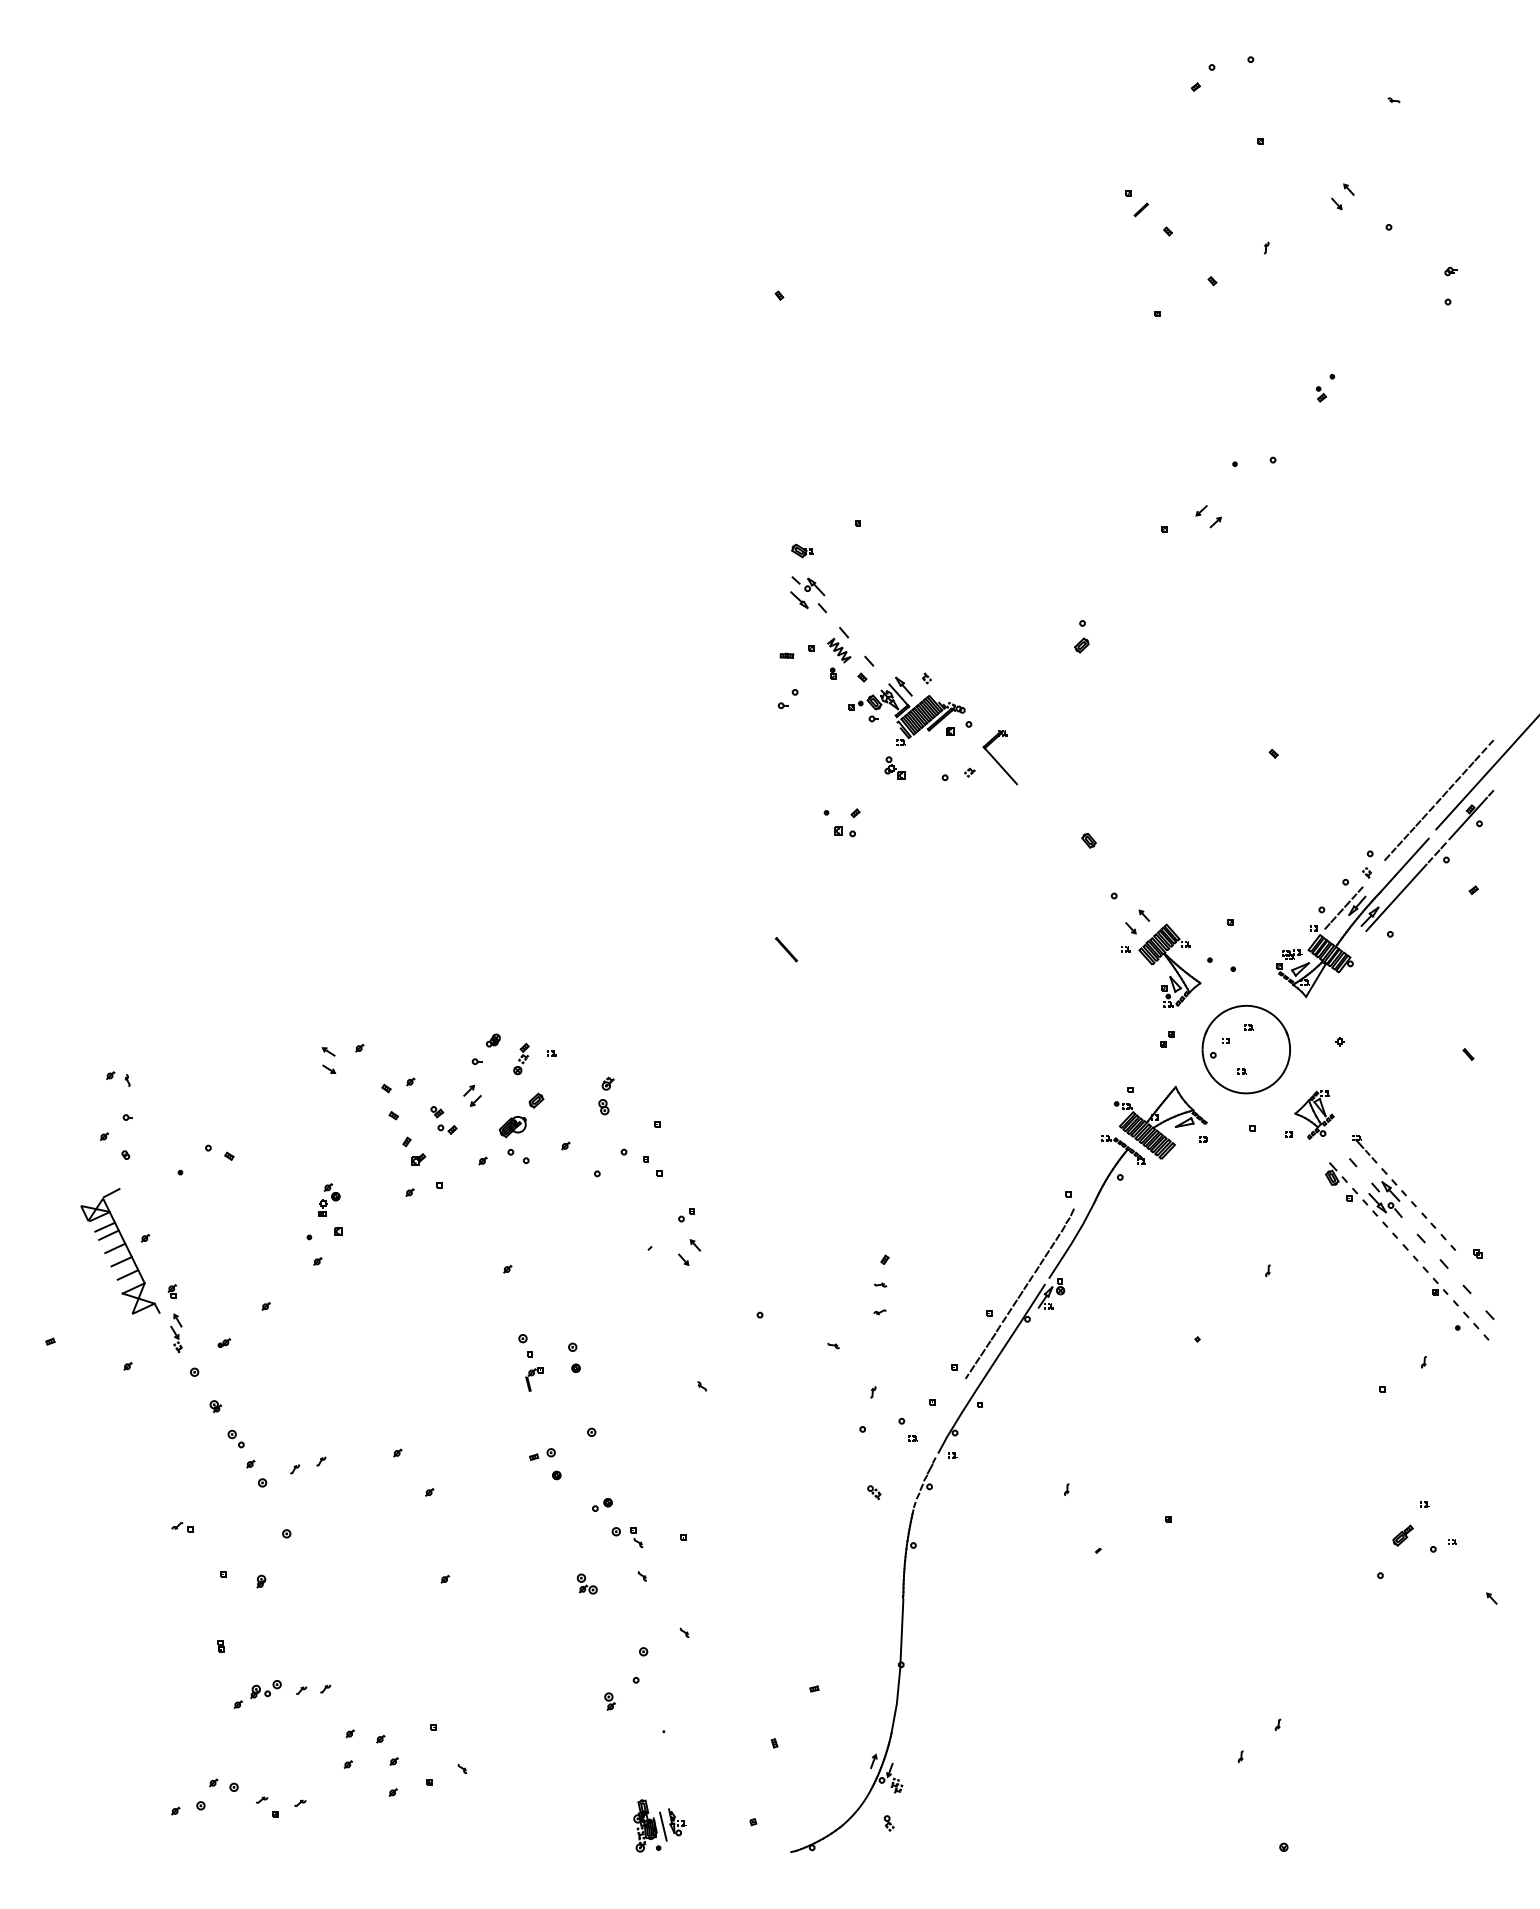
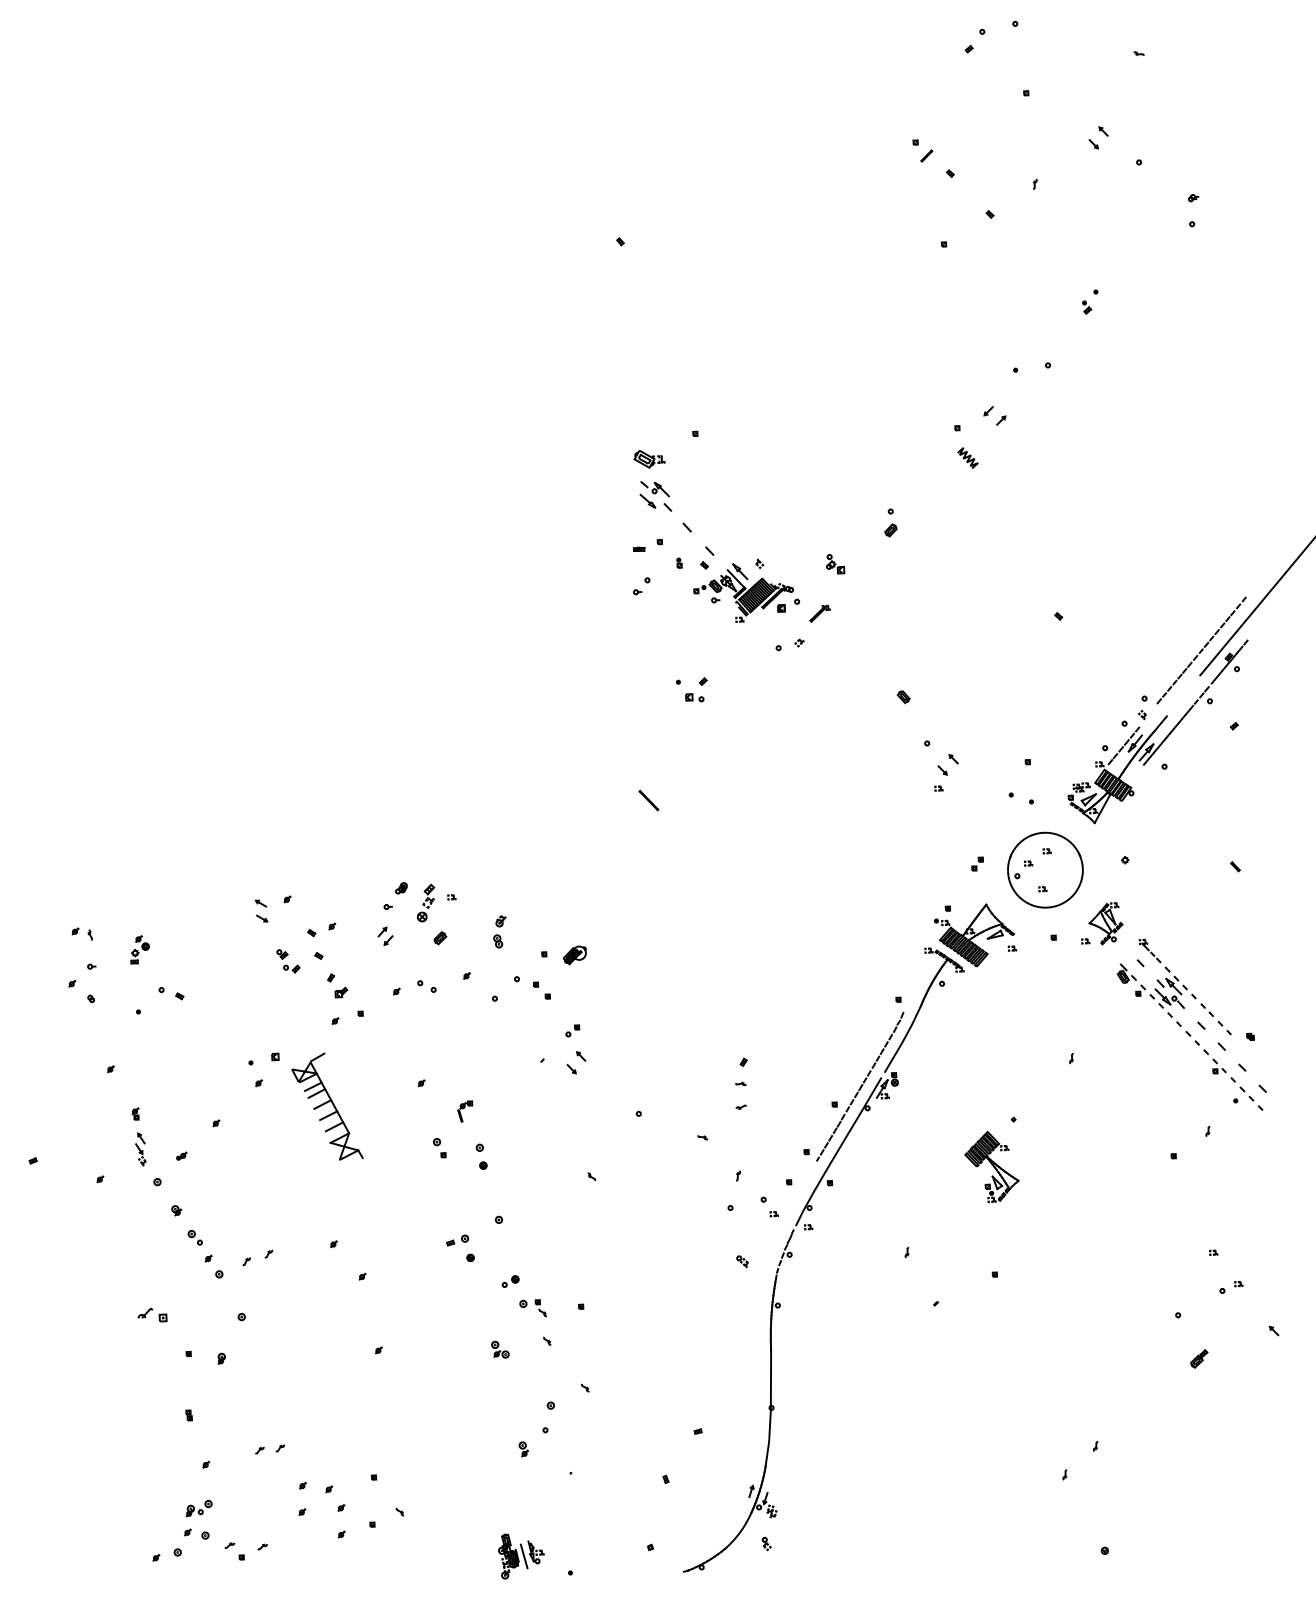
part: (802, 550) -> (648, 458), size x1.6
curve: (839, 650) -> (968, 457), moved
line: (1000, 766) -> (825, 636), removed
part: (894, 767) -> (834, 563), moved
line: (1411, 856) -> (1179, 699), removed
part: (1169, 965) -> (991, 1166), moved
part: (521, 1059) -> (426, 903), size x1.4
part: (443, 1120) -> (288, 961), moved
part: (512, 1127) -> (574, 955), moved
part: (329, 1199) -> (140, 949), moved
part: (120, 1251) -> (327, 1107), moved
part: (534, 1379) -> (465, 1111), moved
part: (182, 1527) -> (152, 1315), size x1.6
part: (1402, 1535) -> (1198, 1358), moved
part: (265, 1689) -> (198, 1508), moved
part: (659, 1825) -> (520, 1555), moved

